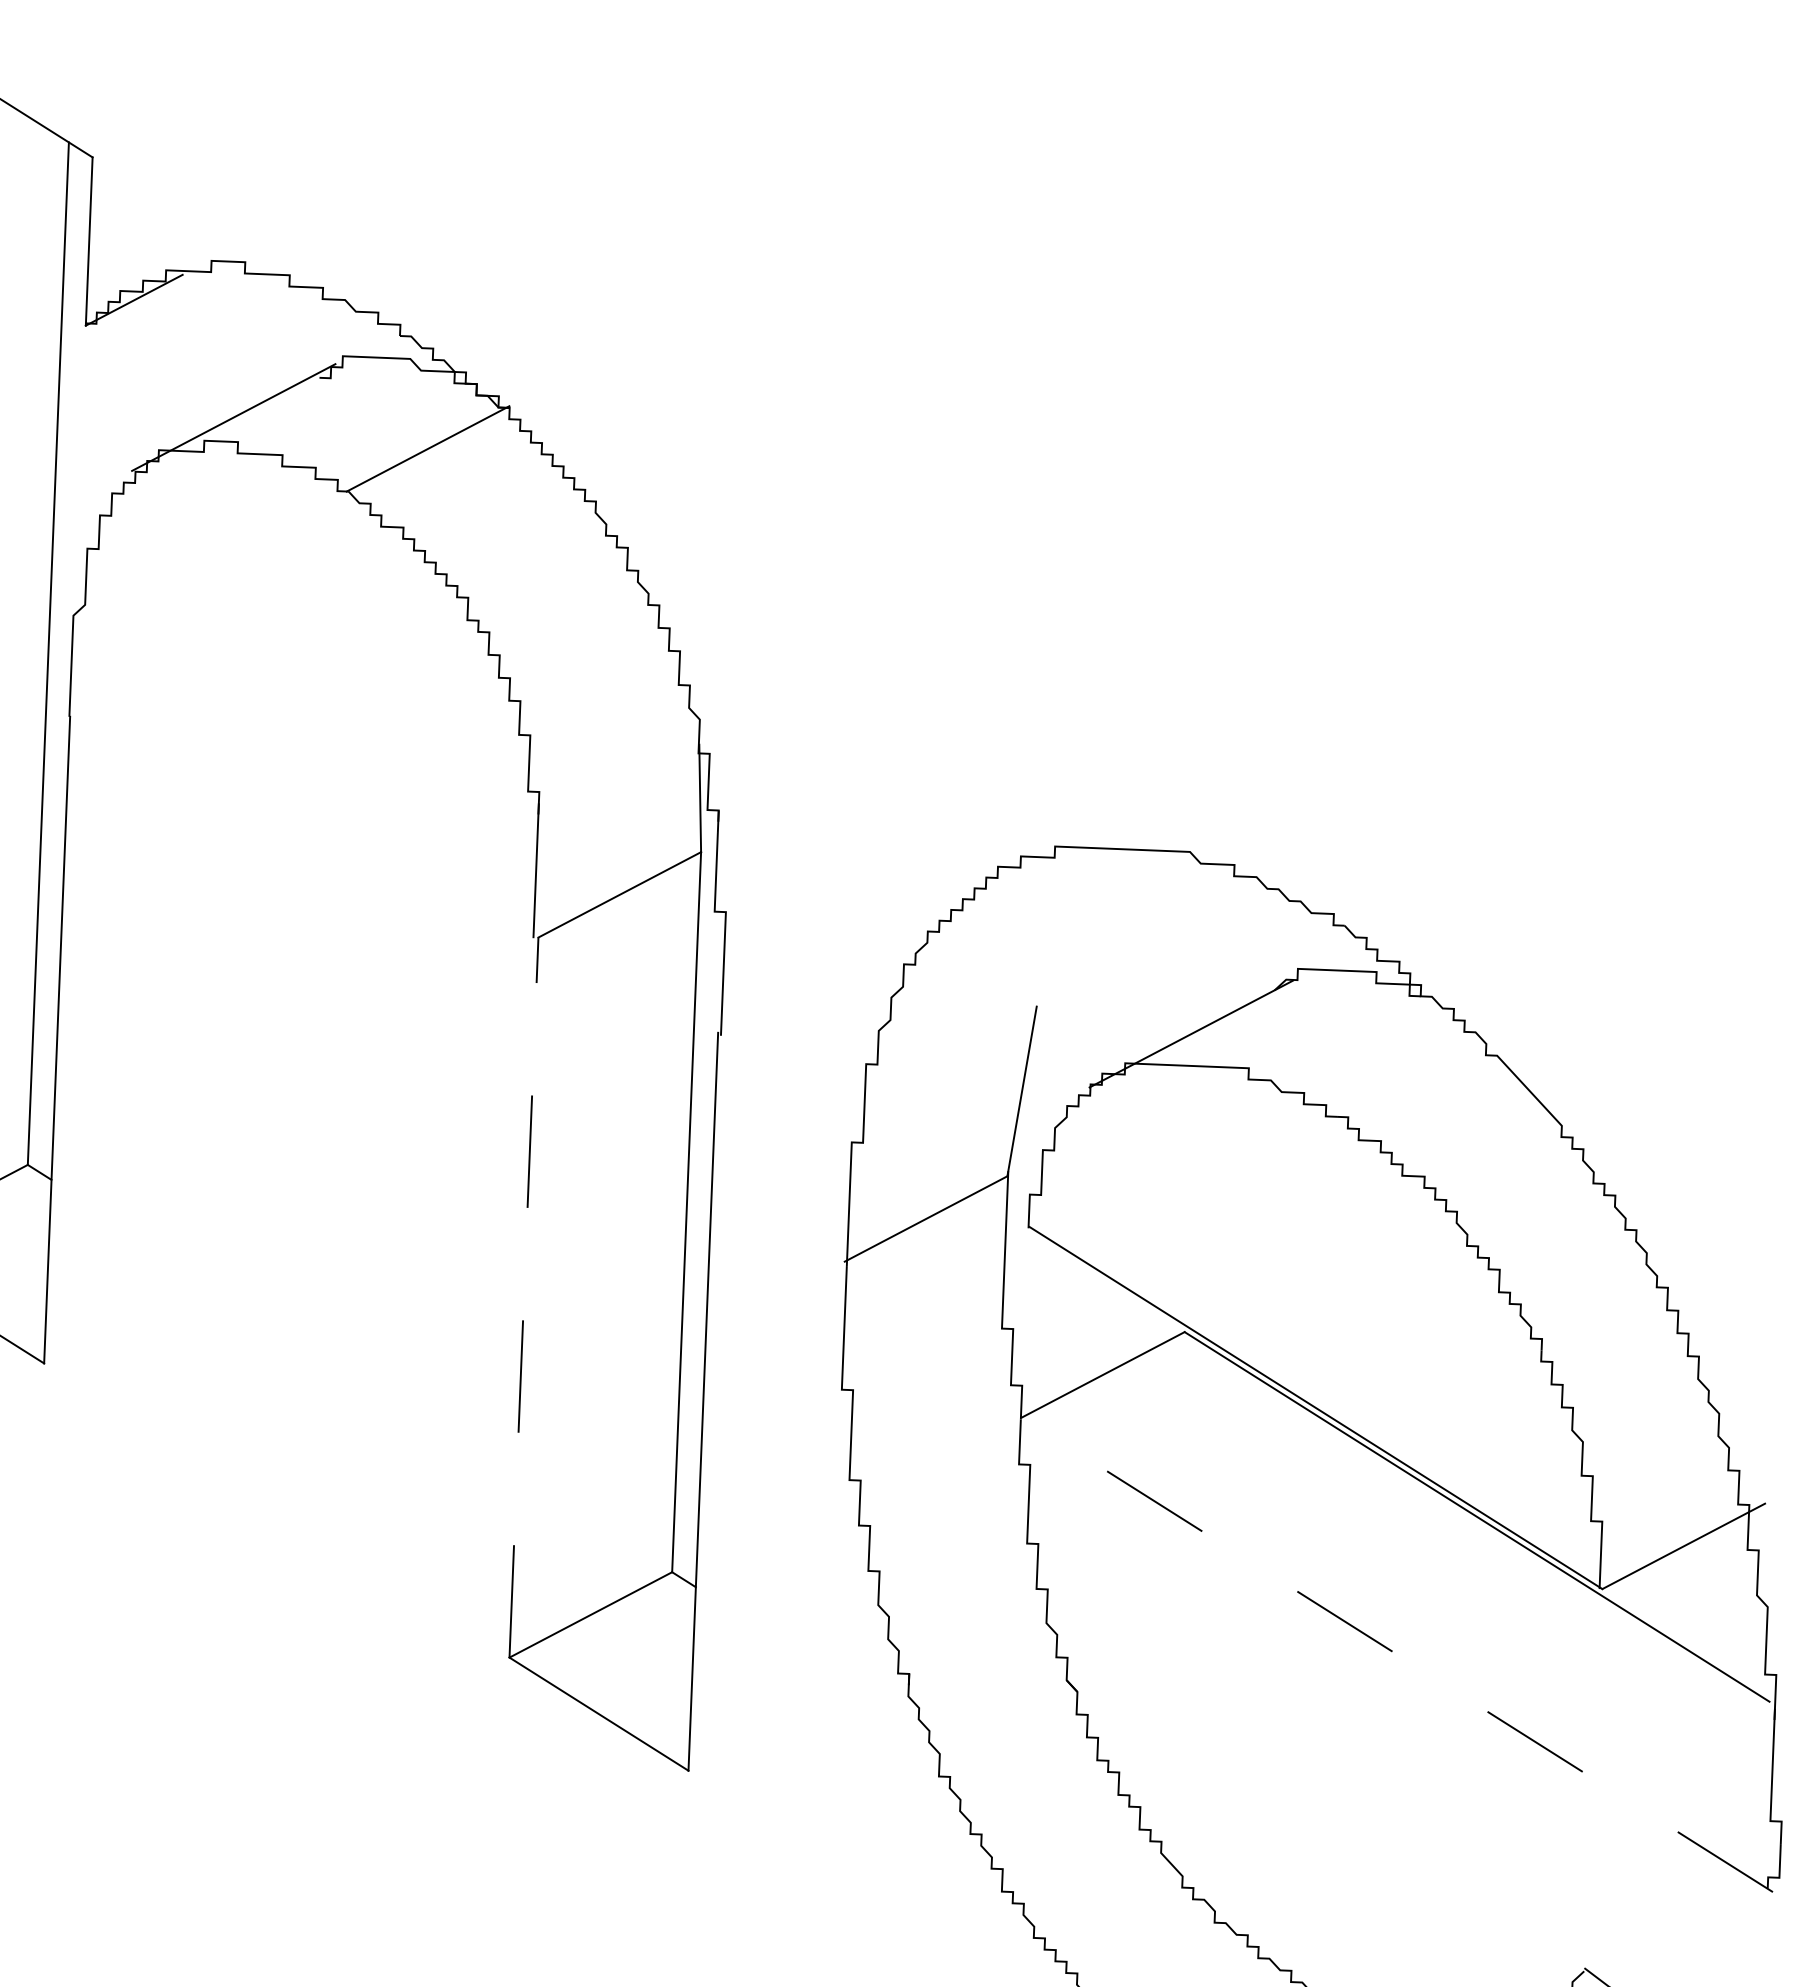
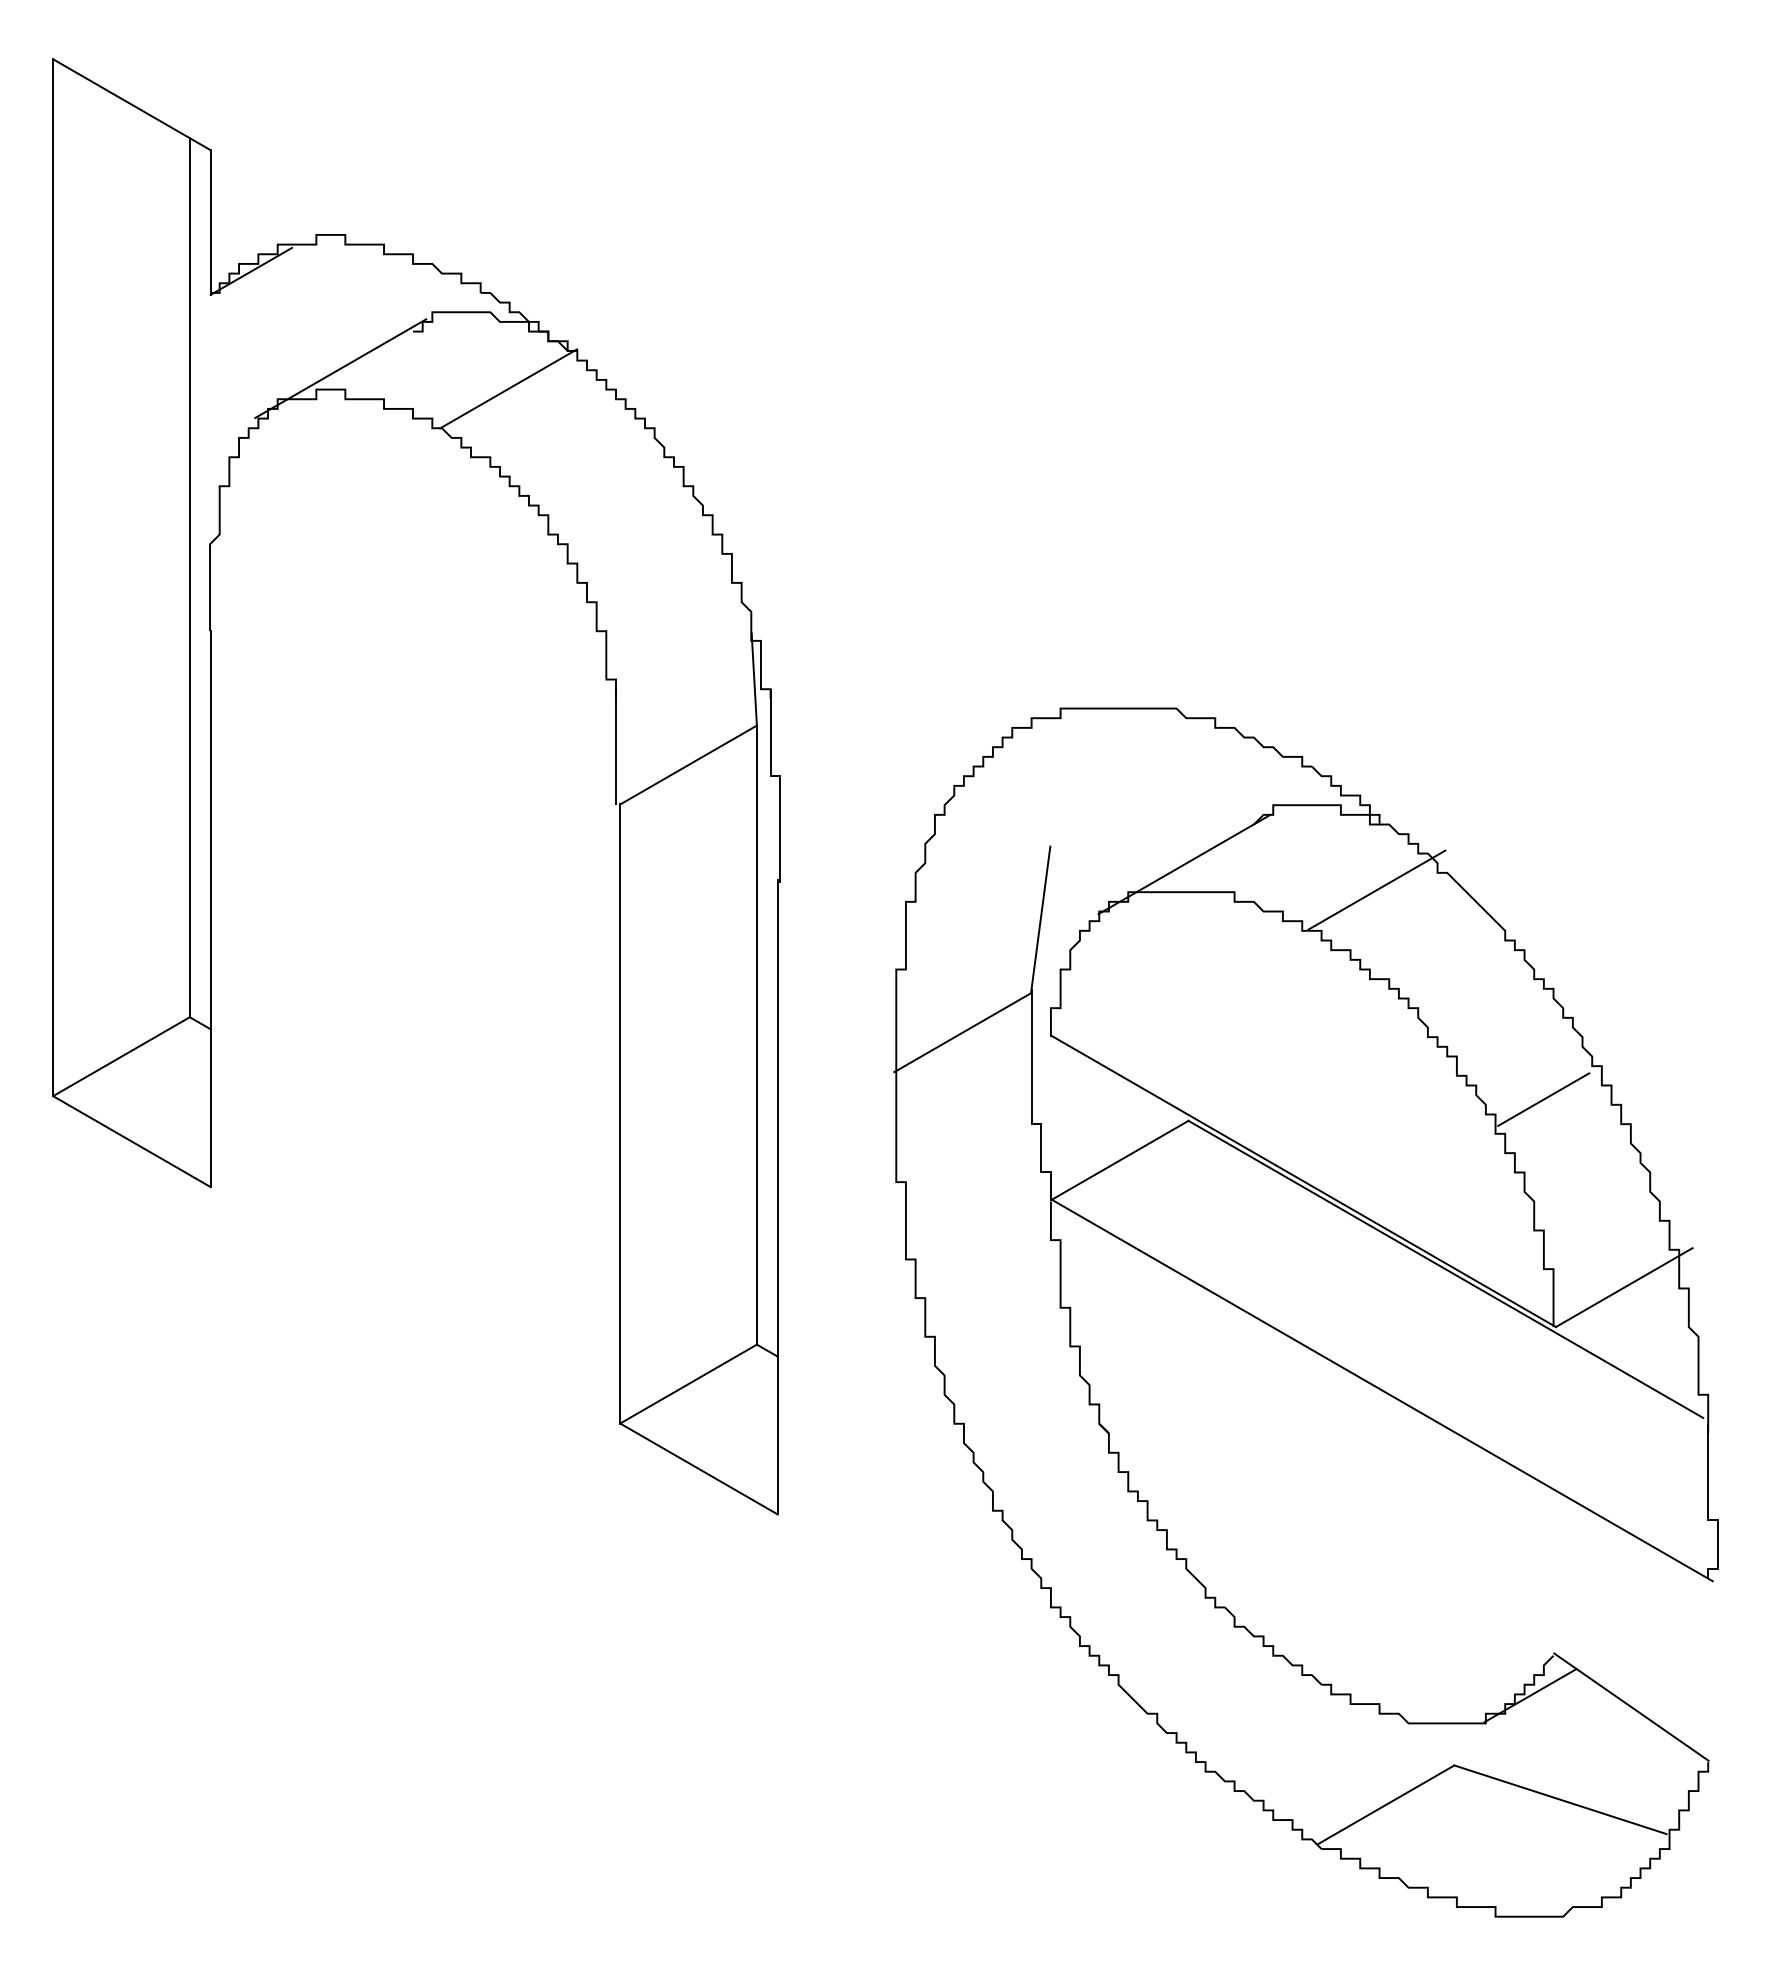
line: (1414, 1071) -> (1376, 889), added
line: (524, 1298) -> (620, 1114), dashed -> solid
line: (1598, 1323) -> (1543, 1099), added
line: (1397, 1654) -> (1382, 1390), dashed -> solid

